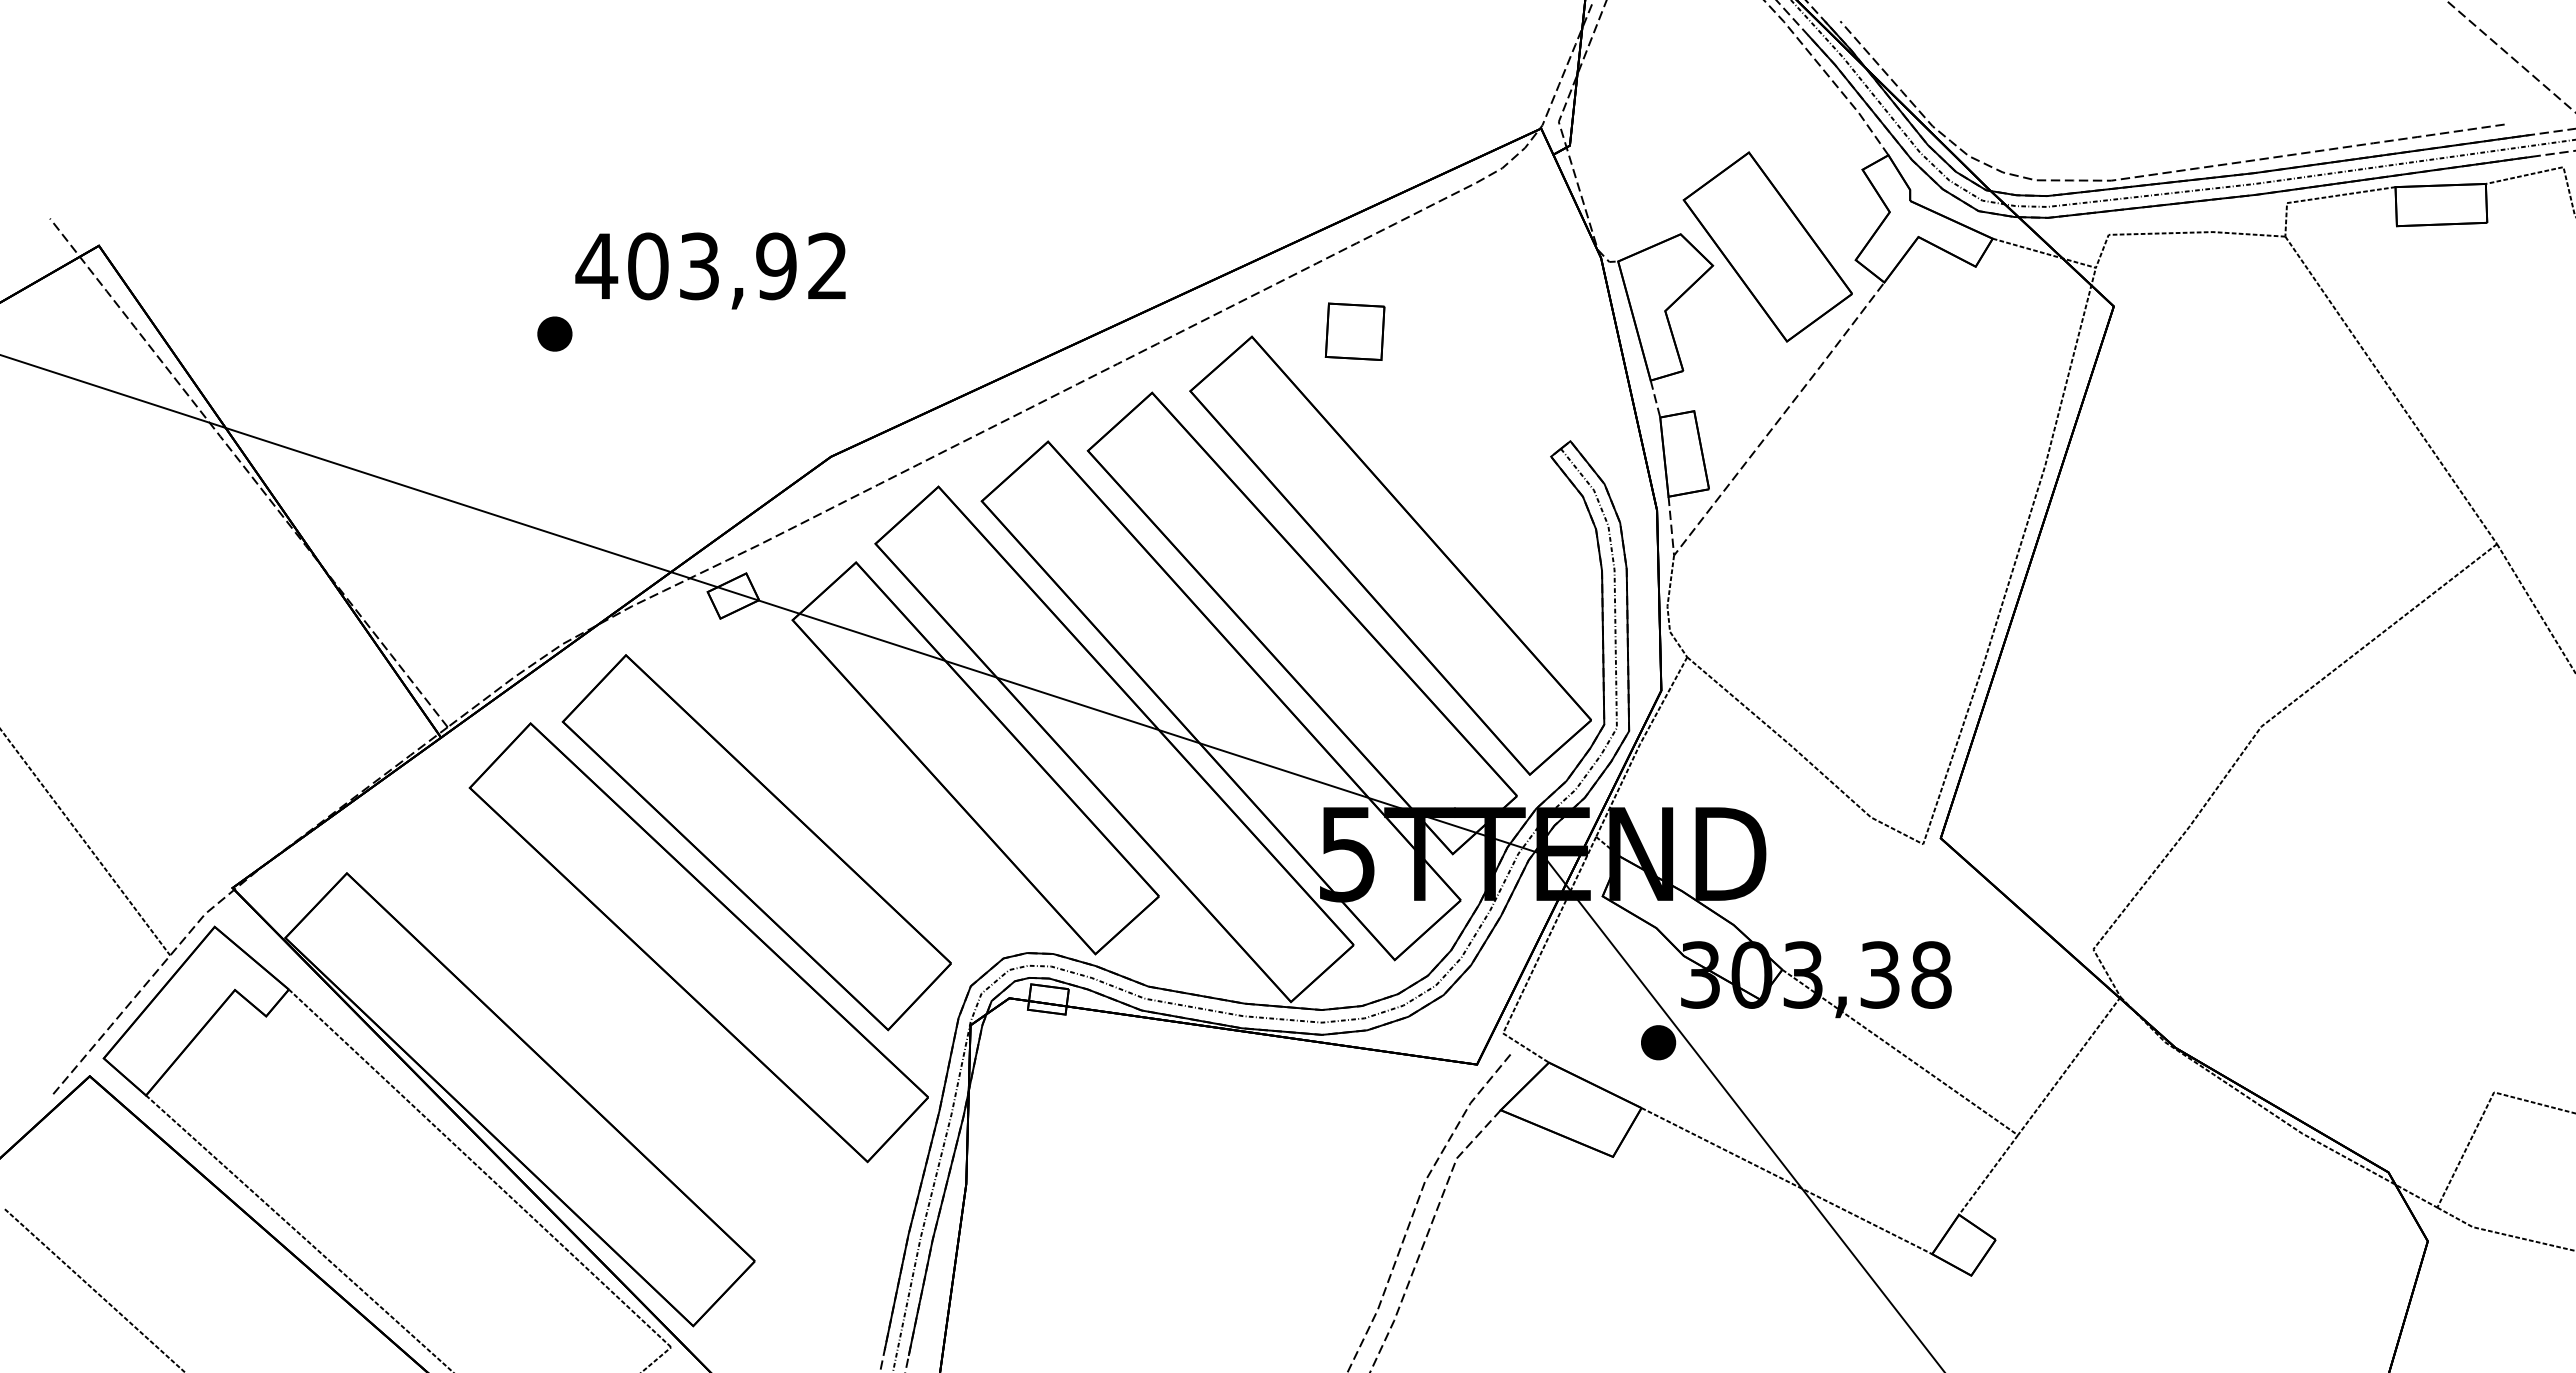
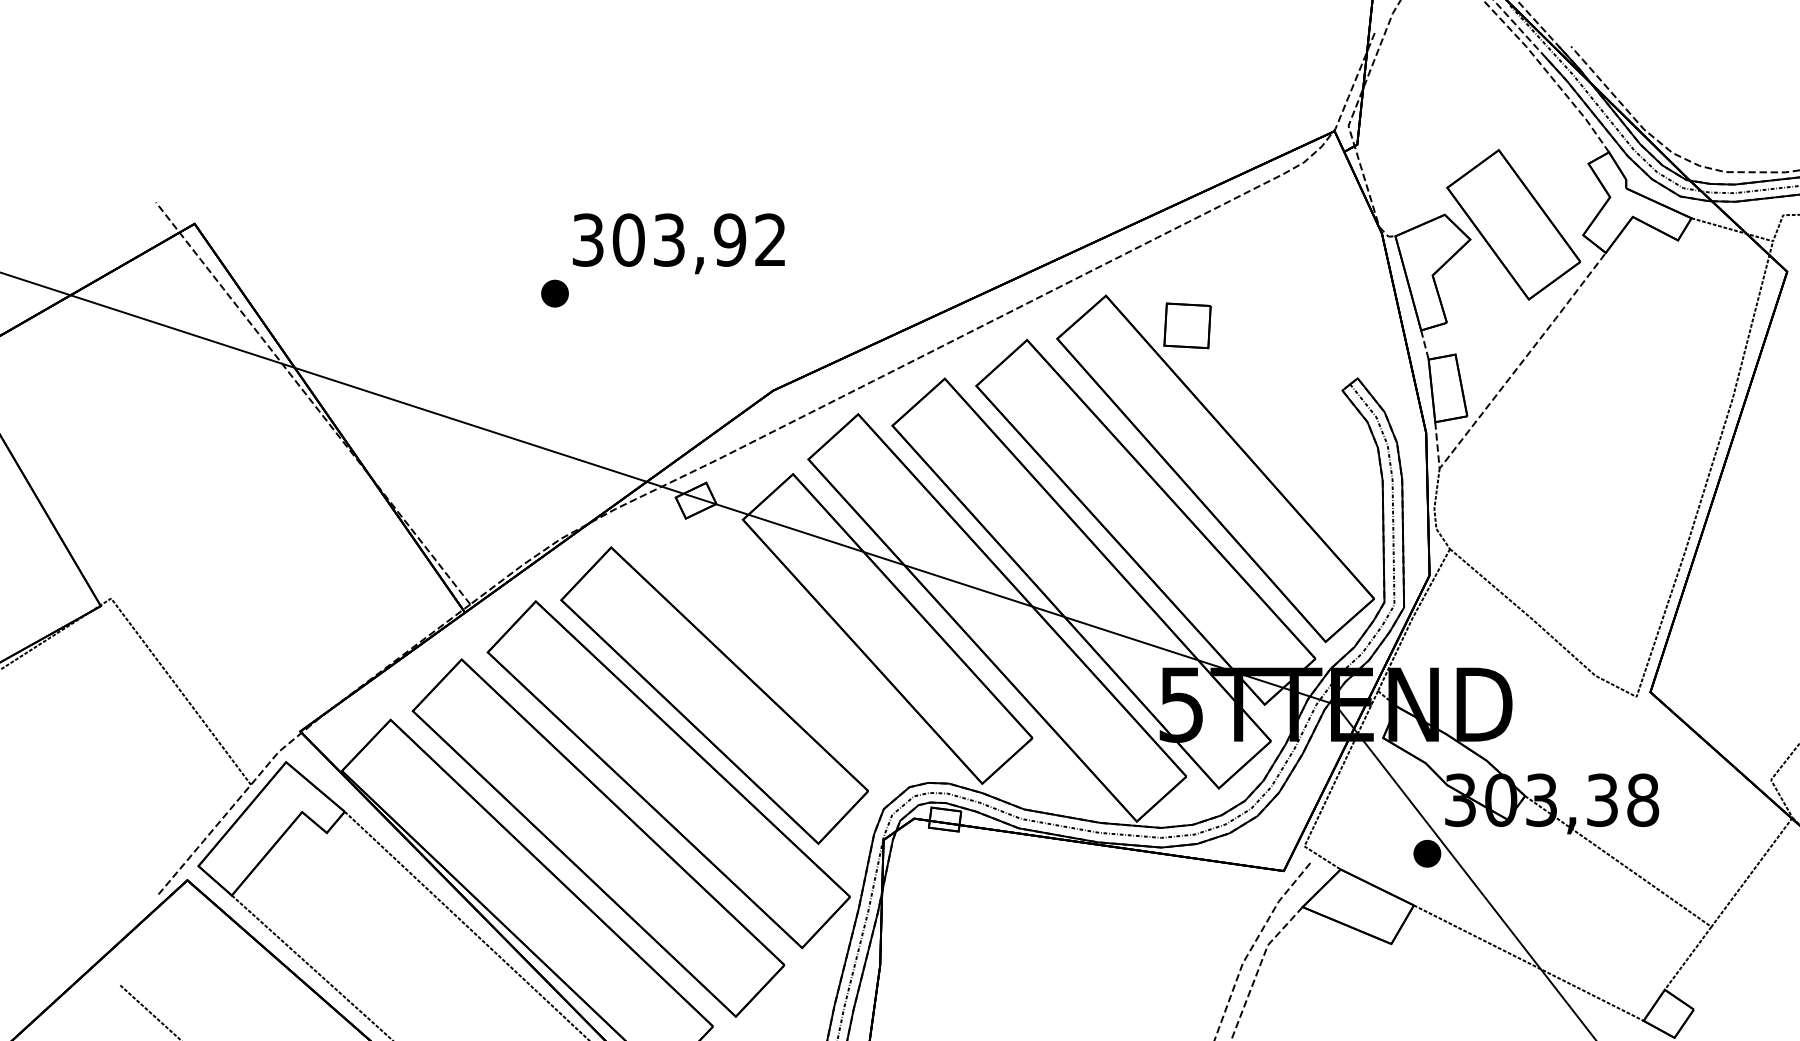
text: (596, 266) -> (587, 240), 403,92 -> 303,92
part: (1354, 331) -> (1187, 325), moved
part: (609, 1022) -> (598, 837), added

